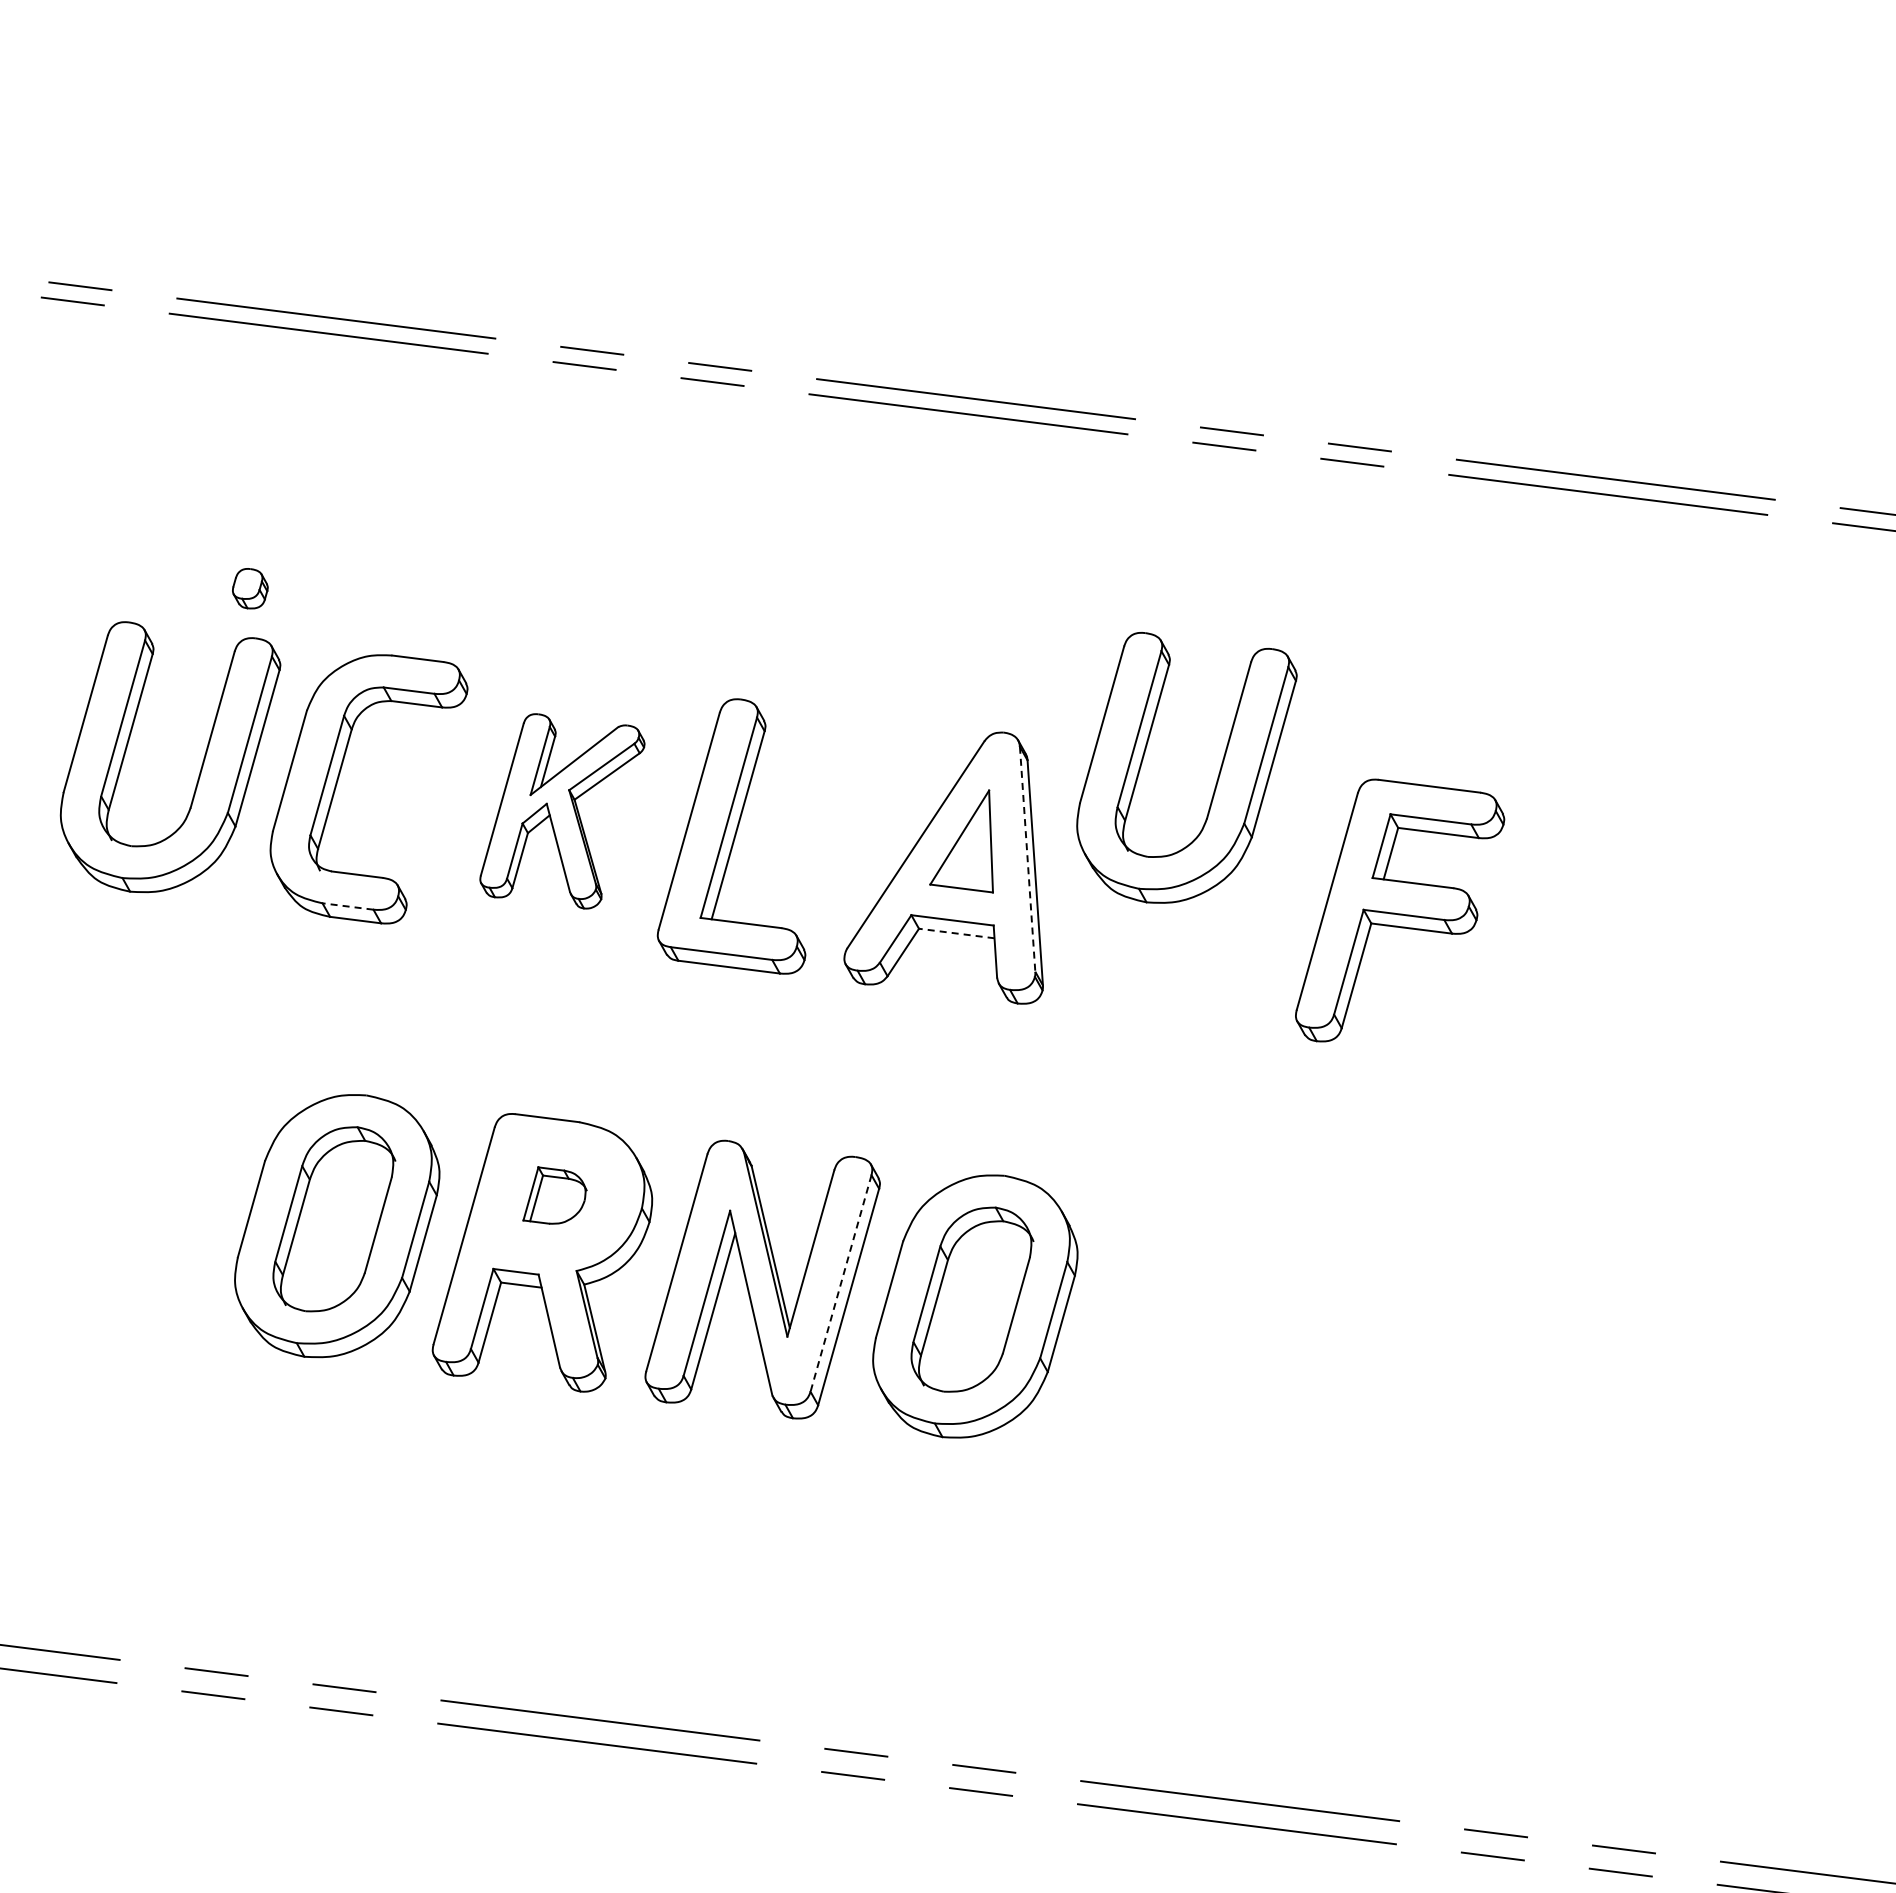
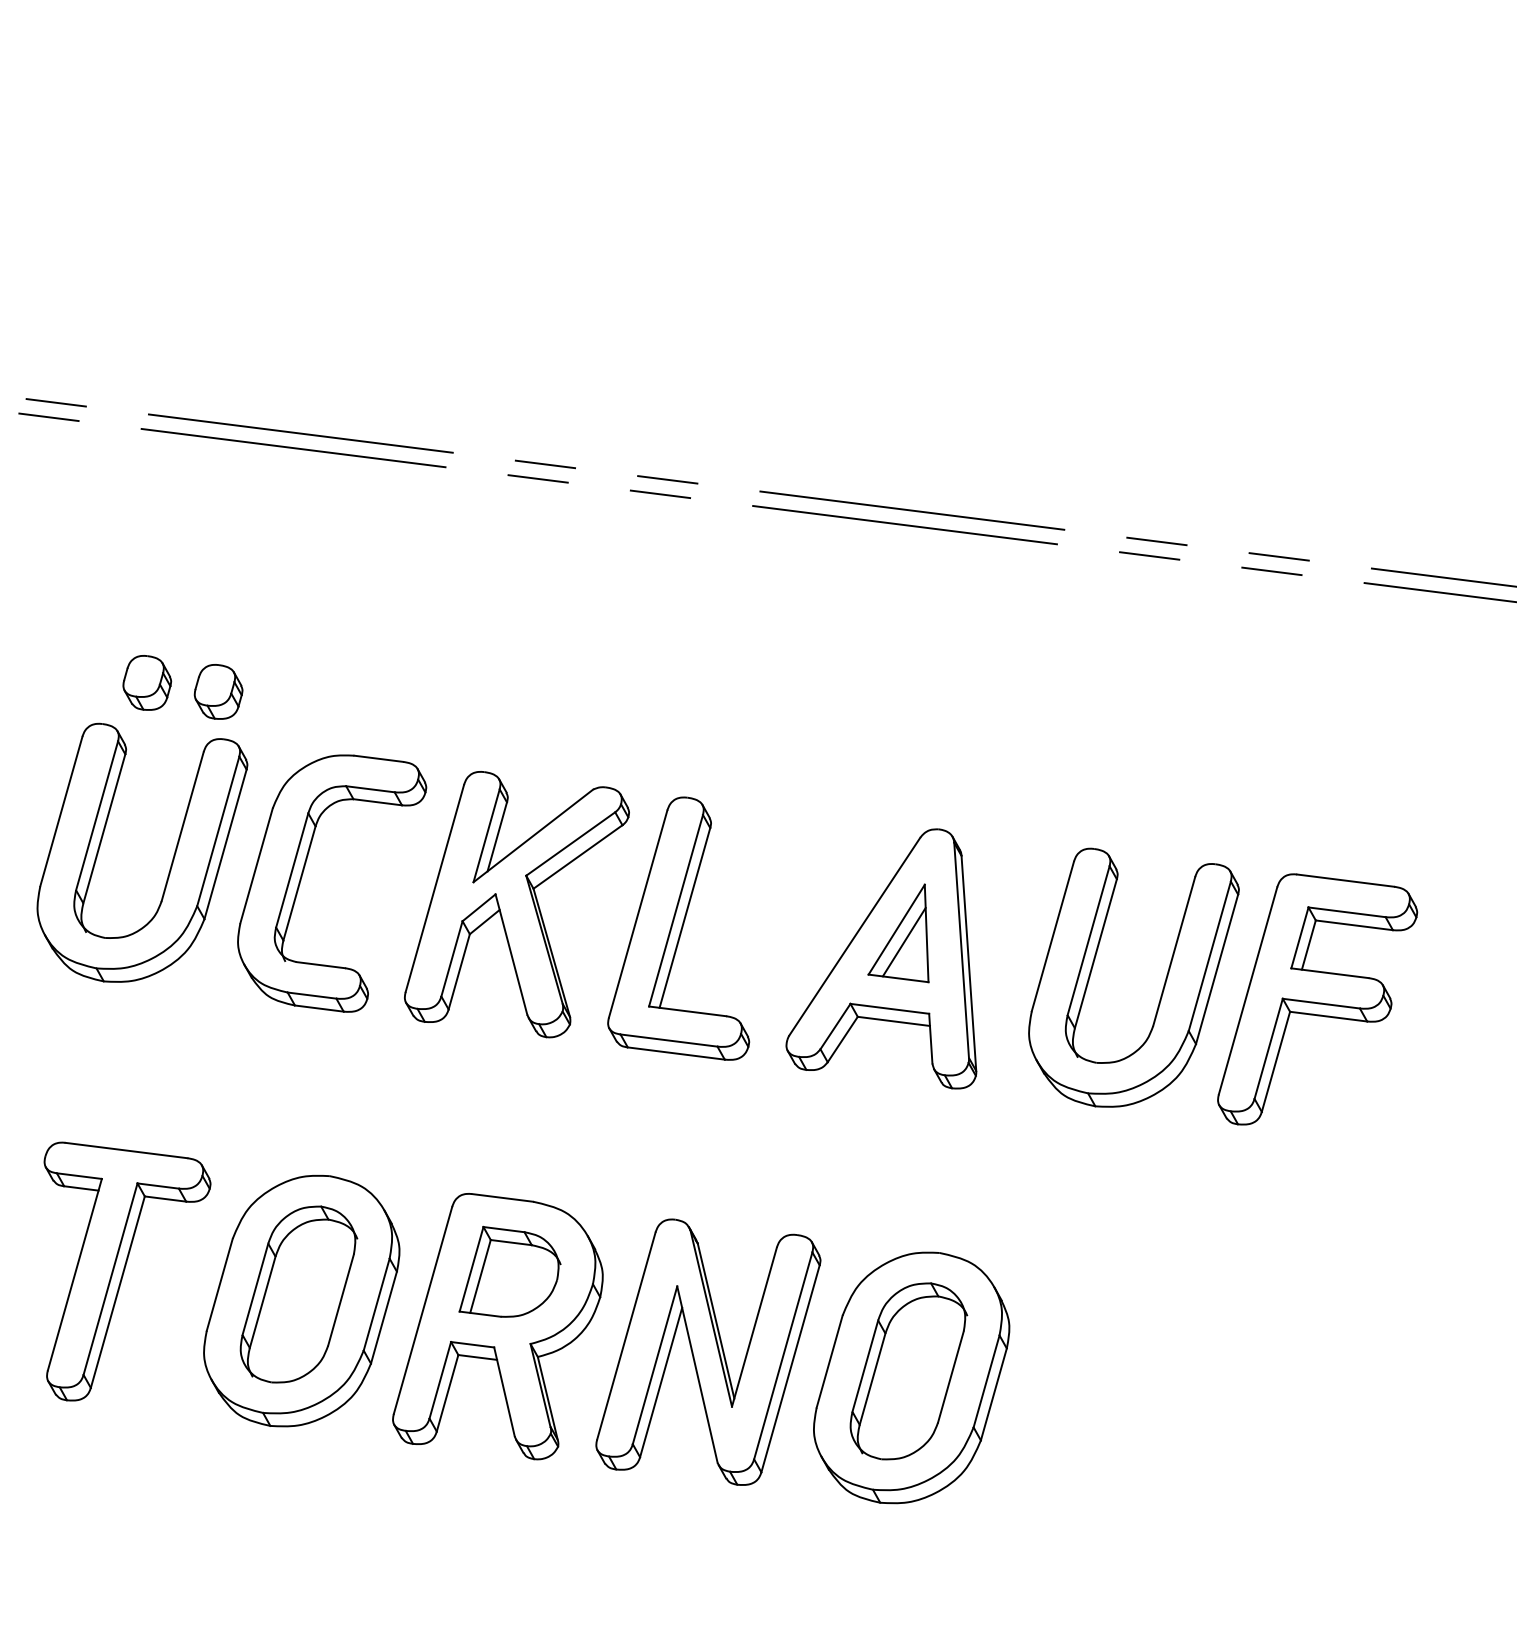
part: (175, 579) -> (147, 683), added
part: (250, 588) -> (218, 691), size x1.43
part: (1218, 773) -> (1164, 983), moved
part: (562, 811) -> (517, 904), size x1.43
line: (967, 850) -> (904, 942), added
line: (1027, 859) -> (961, 950), dashed -> solid
line: (348, 906) -> (312, 995), dashed -> solid
line: (956, 933) -> (893, 1021), dashed -> solid
part: (154, 1195) -> (127, 1271), added
part: (554, 1195) -> (509, 1271), size x1.67
line: (840, 1283) -> (782, 1355), dashed -> solid

